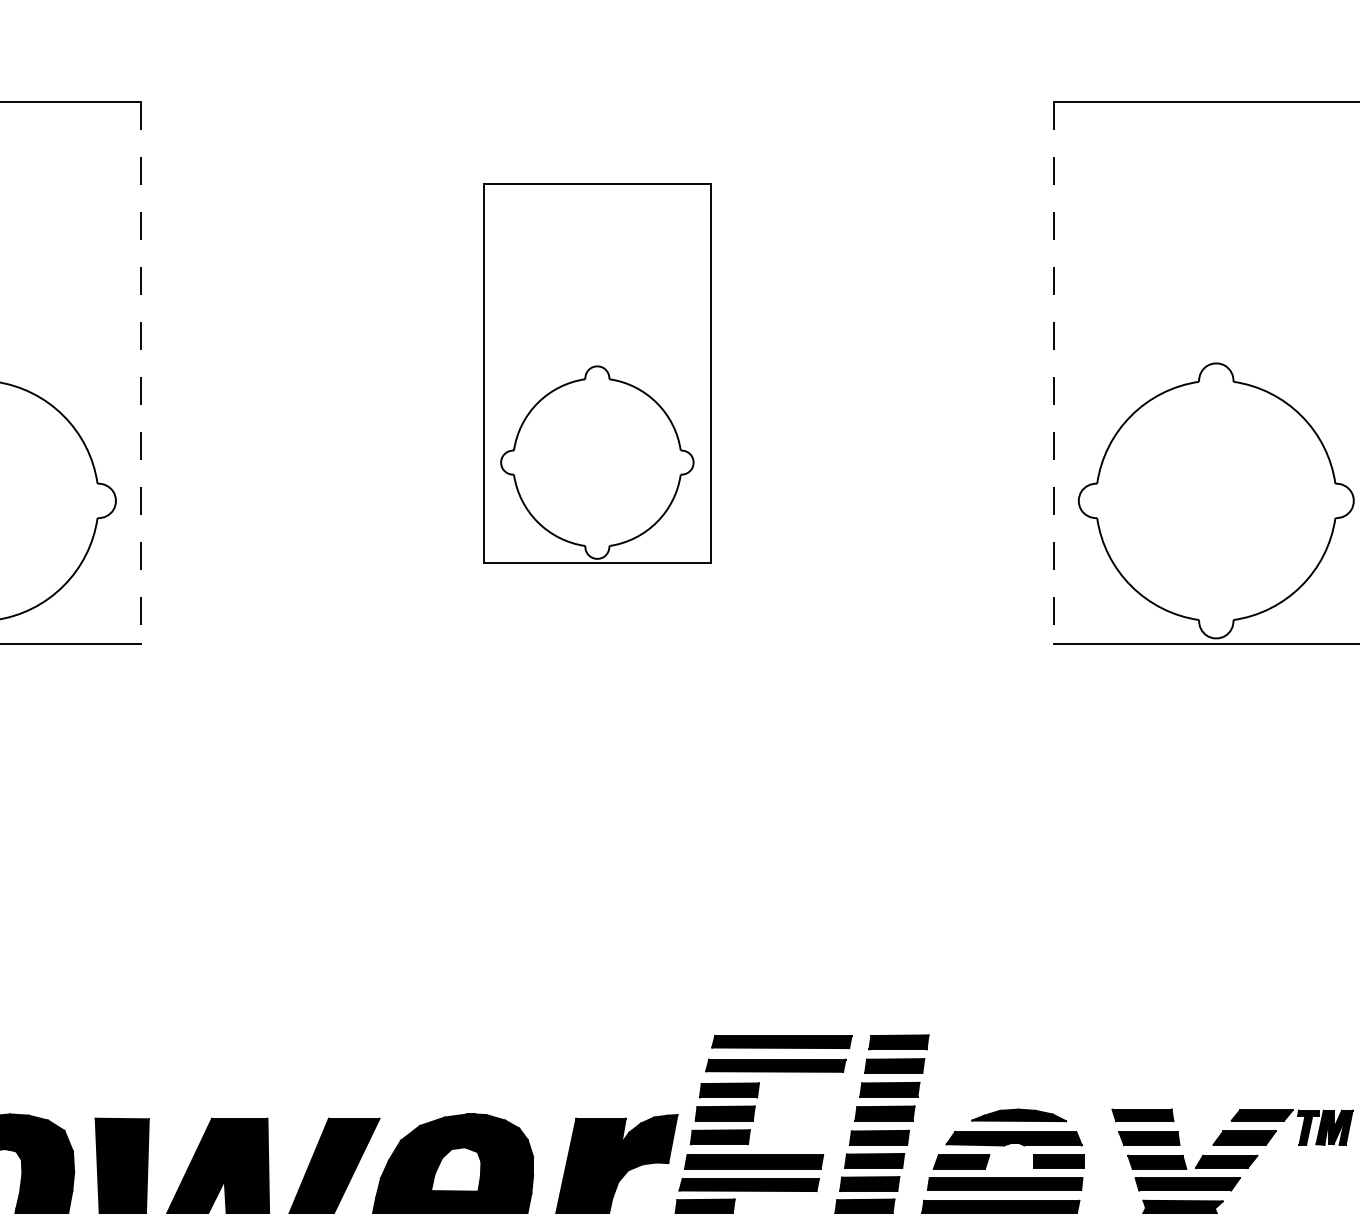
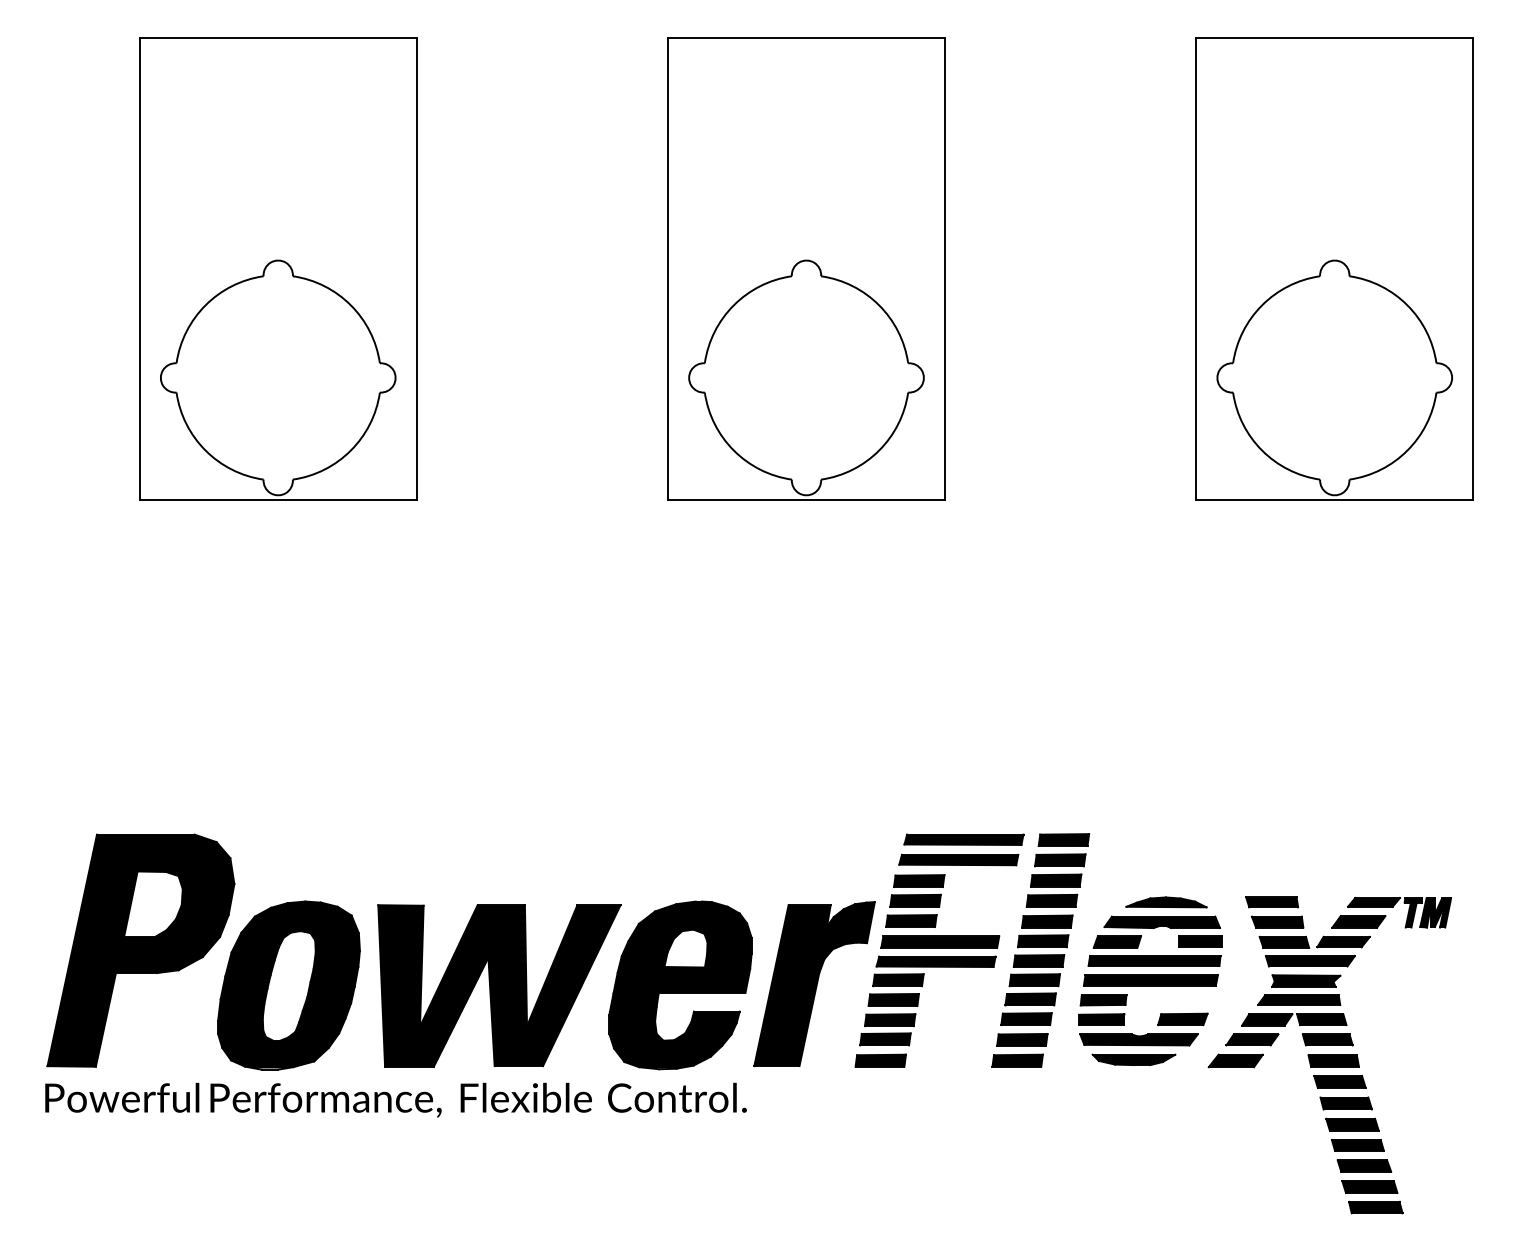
part: (597, 372) -> (806, 268), size x1.43
line: (140, 373) -> (416, 269), dashed -> solid
line: (1054, 373) -> (1196, 269), dashed -> solid

